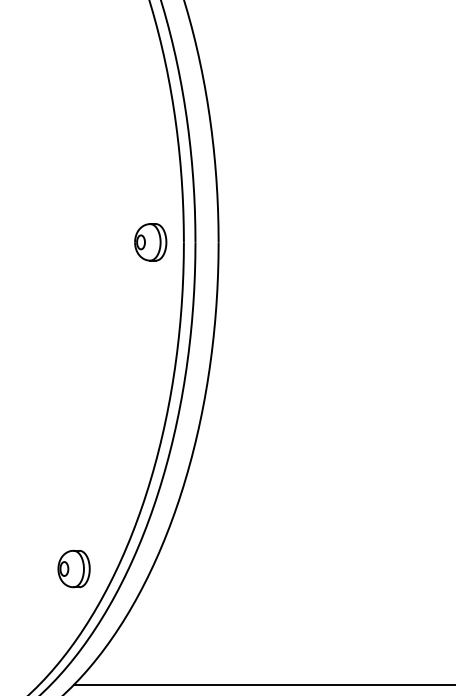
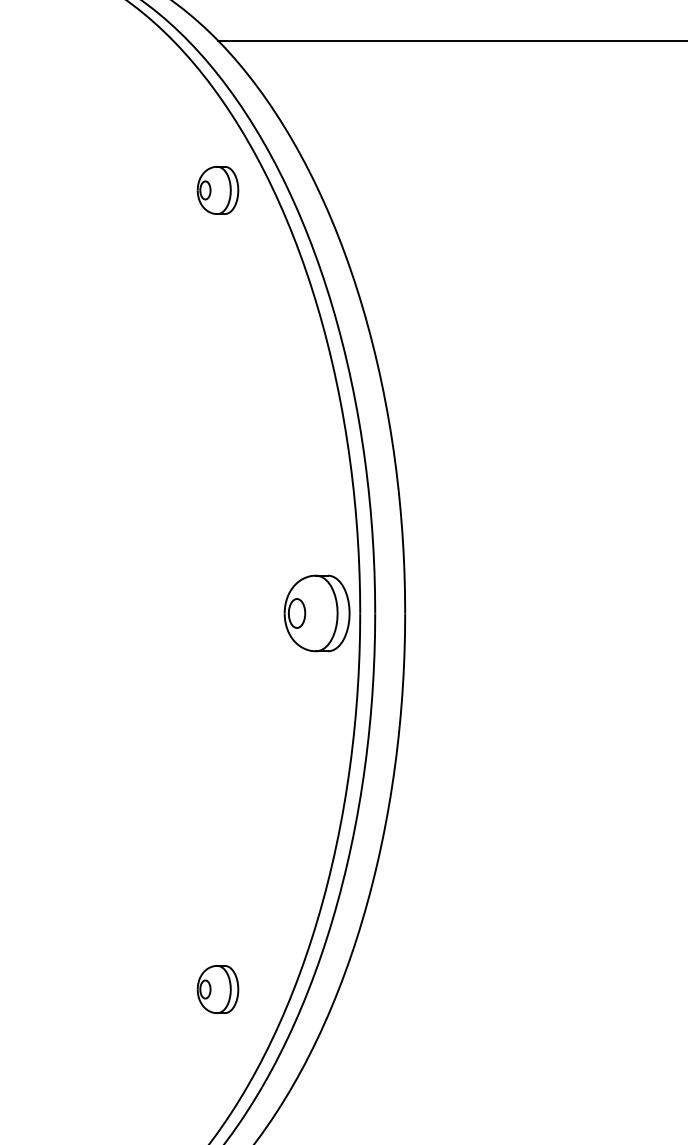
part: (150, 242) -> (317, 613), size x1.6
part: (73, 568) -> (217, 989), moved

